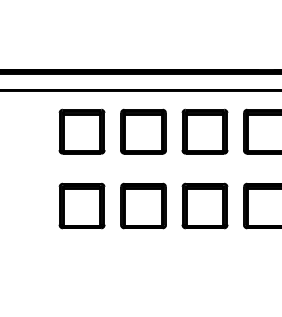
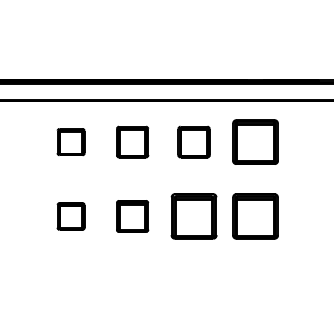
part: (81, 131) -> (70, 141), size x0.6
part: (143, 131) -> (132, 141), size x0.7
part: (204, 131) -> (193, 141), size x0.7
part: (81, 206) -> (70, 216), size x0.6
part: (143, 206) -> (132, 216), size x0.7

